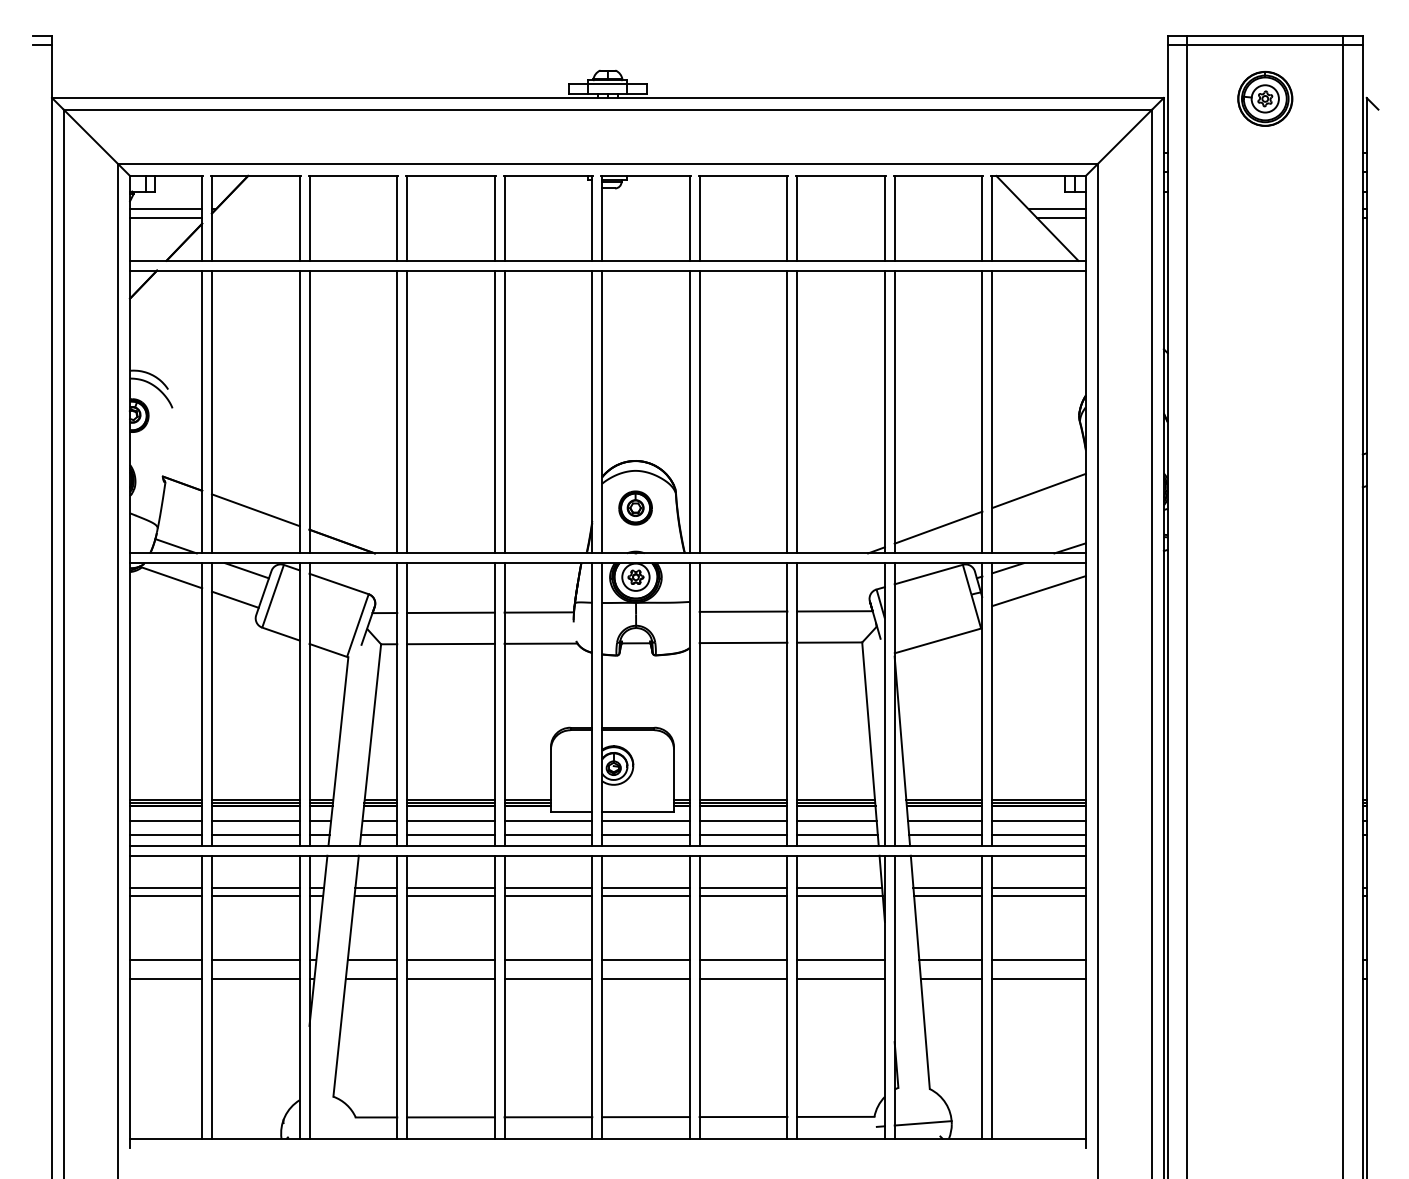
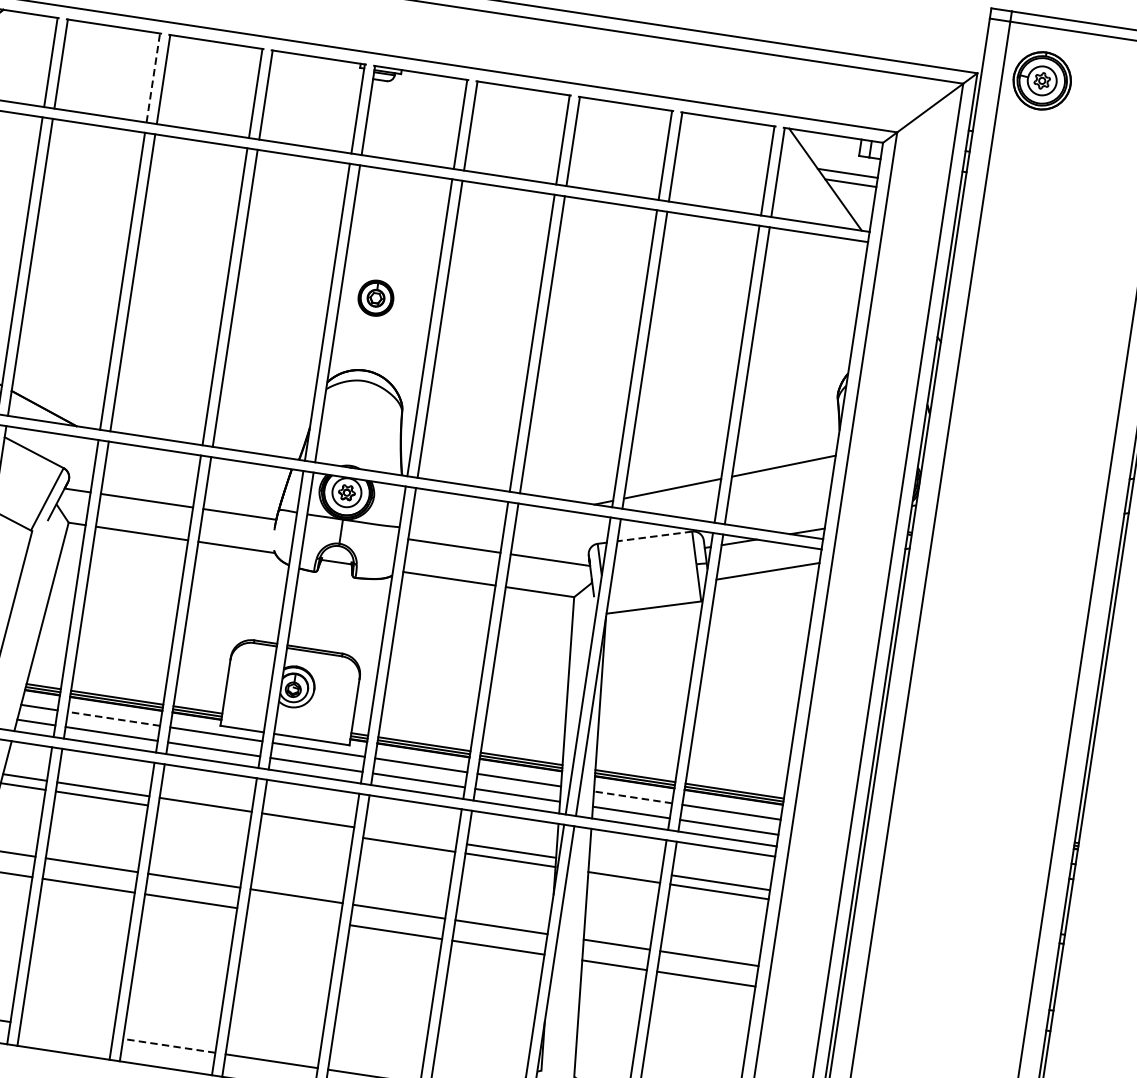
part: (1265, 98) -> (1042, 80), moved
line: (397, 217) -> (153, 77), solid -> dashed
part: (635, 507) -> (375, 297), moved
line: (928, 574) -> (654, 536), solid -> dashed
line: (450, 820) -> (113, 718), solid -> dashed
line: (944, 820) -> (632, 797), solid -> dashed
line: (743, 887) -> (410, 835), removed
line: (947, 887) -> (624, 868), removed
line: (548, 896) -> (204, 814), removed
line: (645, 896) -> (306, 829), removed
line: (645, 979) -> (293, 916), removed
line: (450, 1117) -> (66, 1030), removed
line: (548, 1117) -> (169, 1046), solid -> dashed

